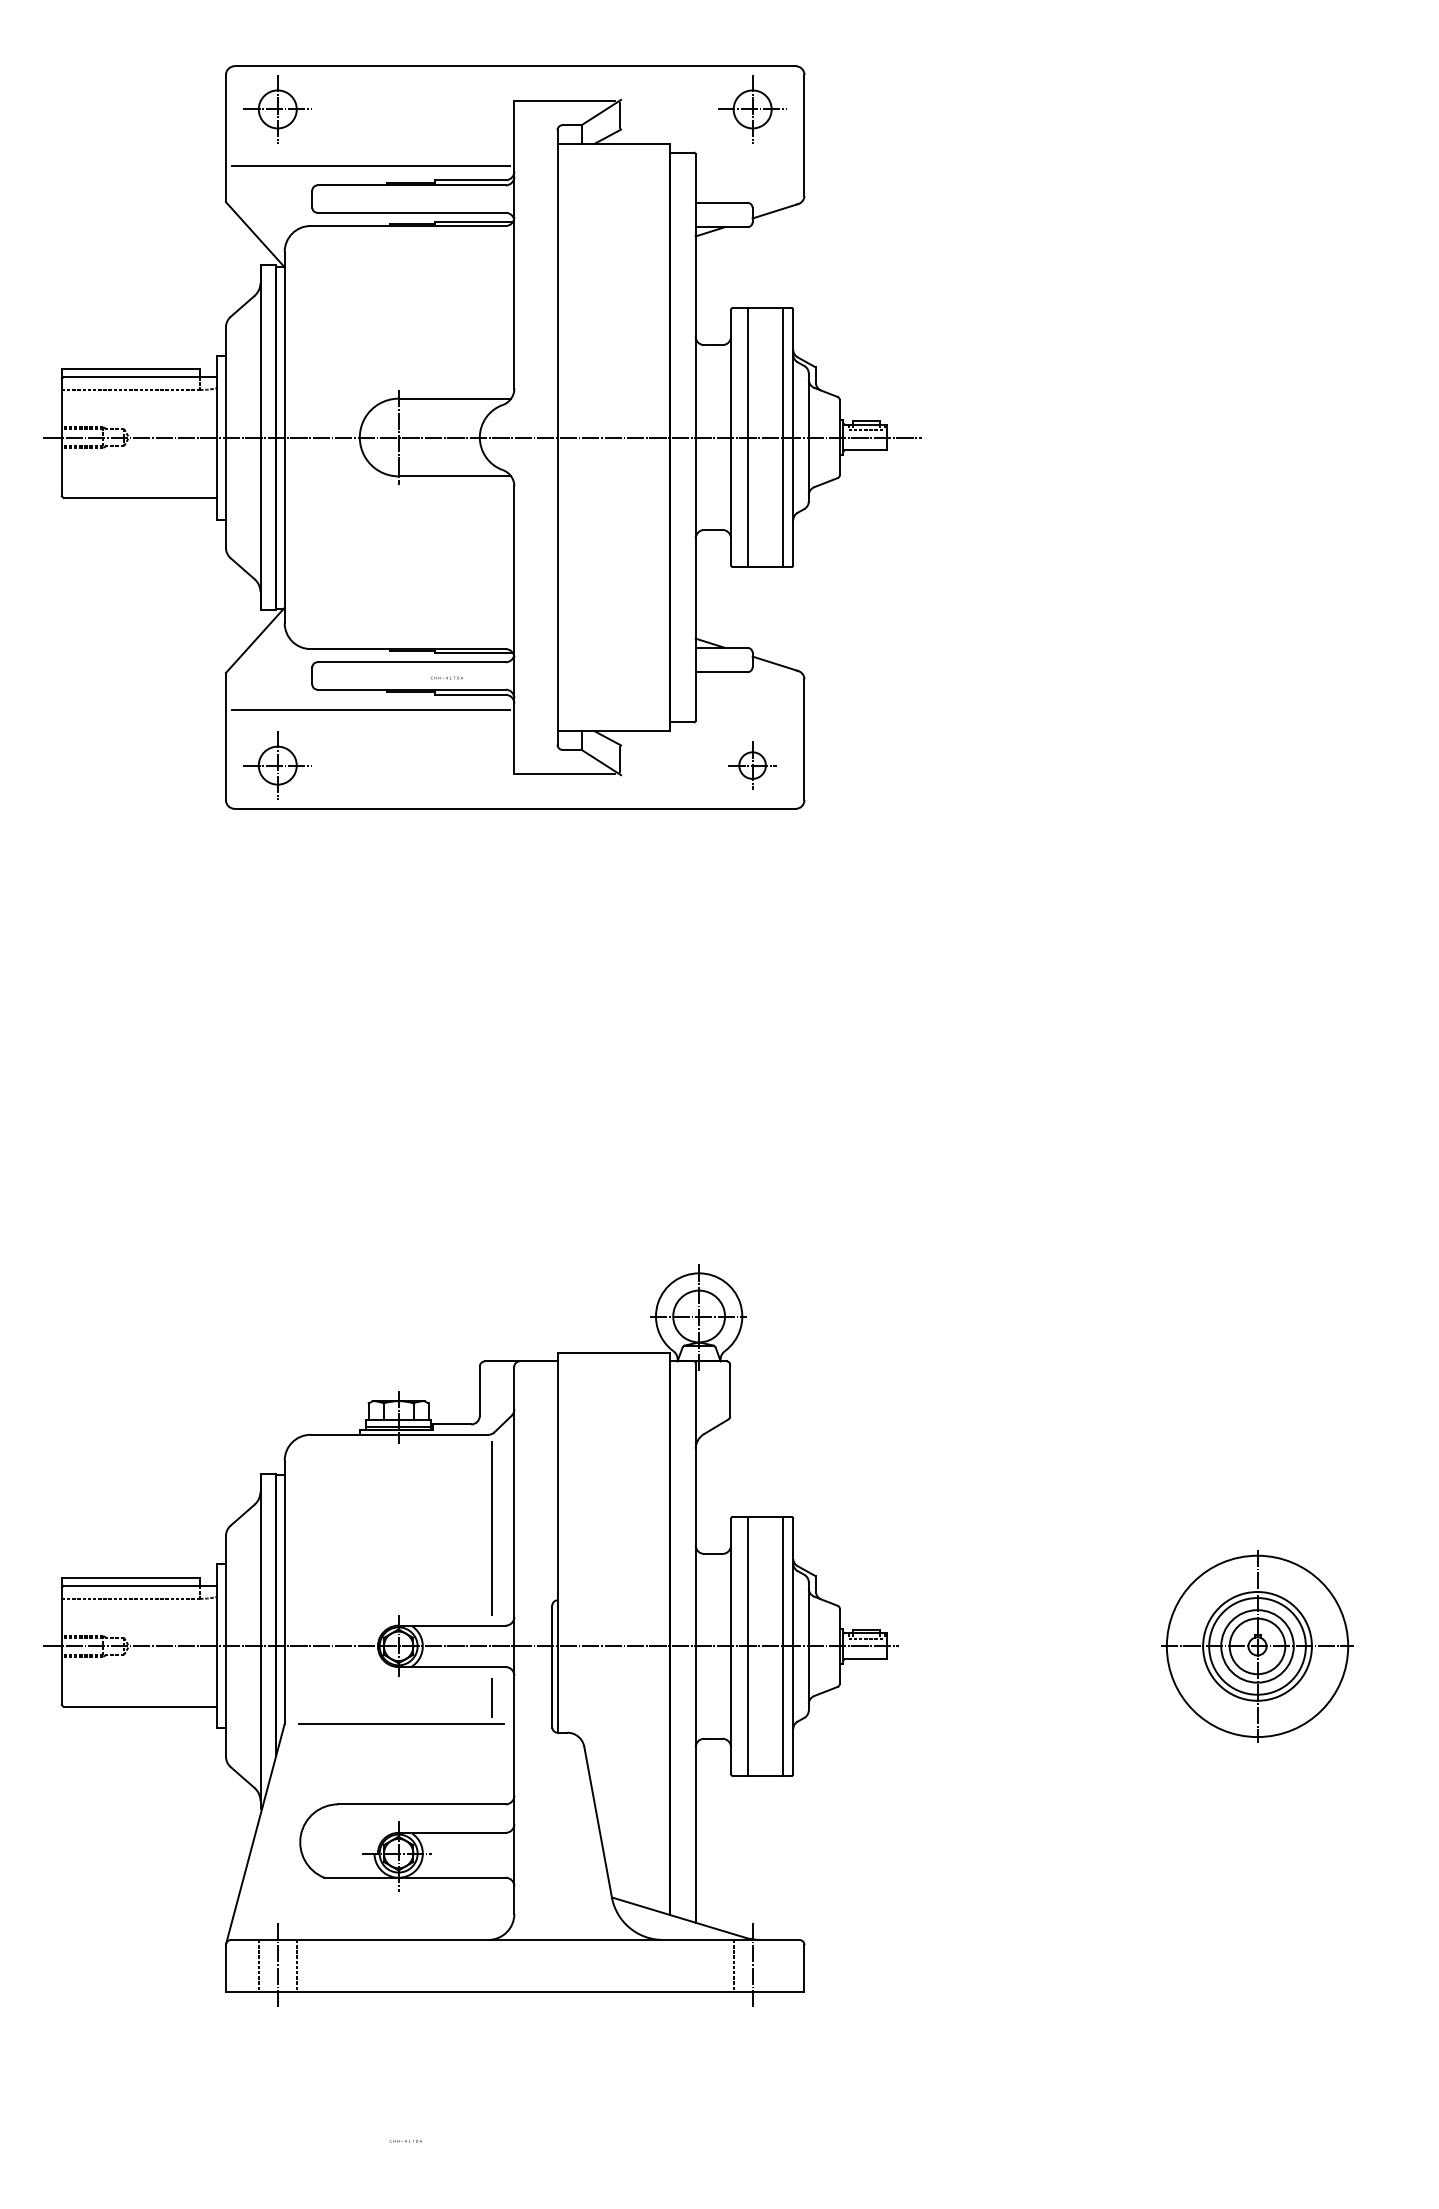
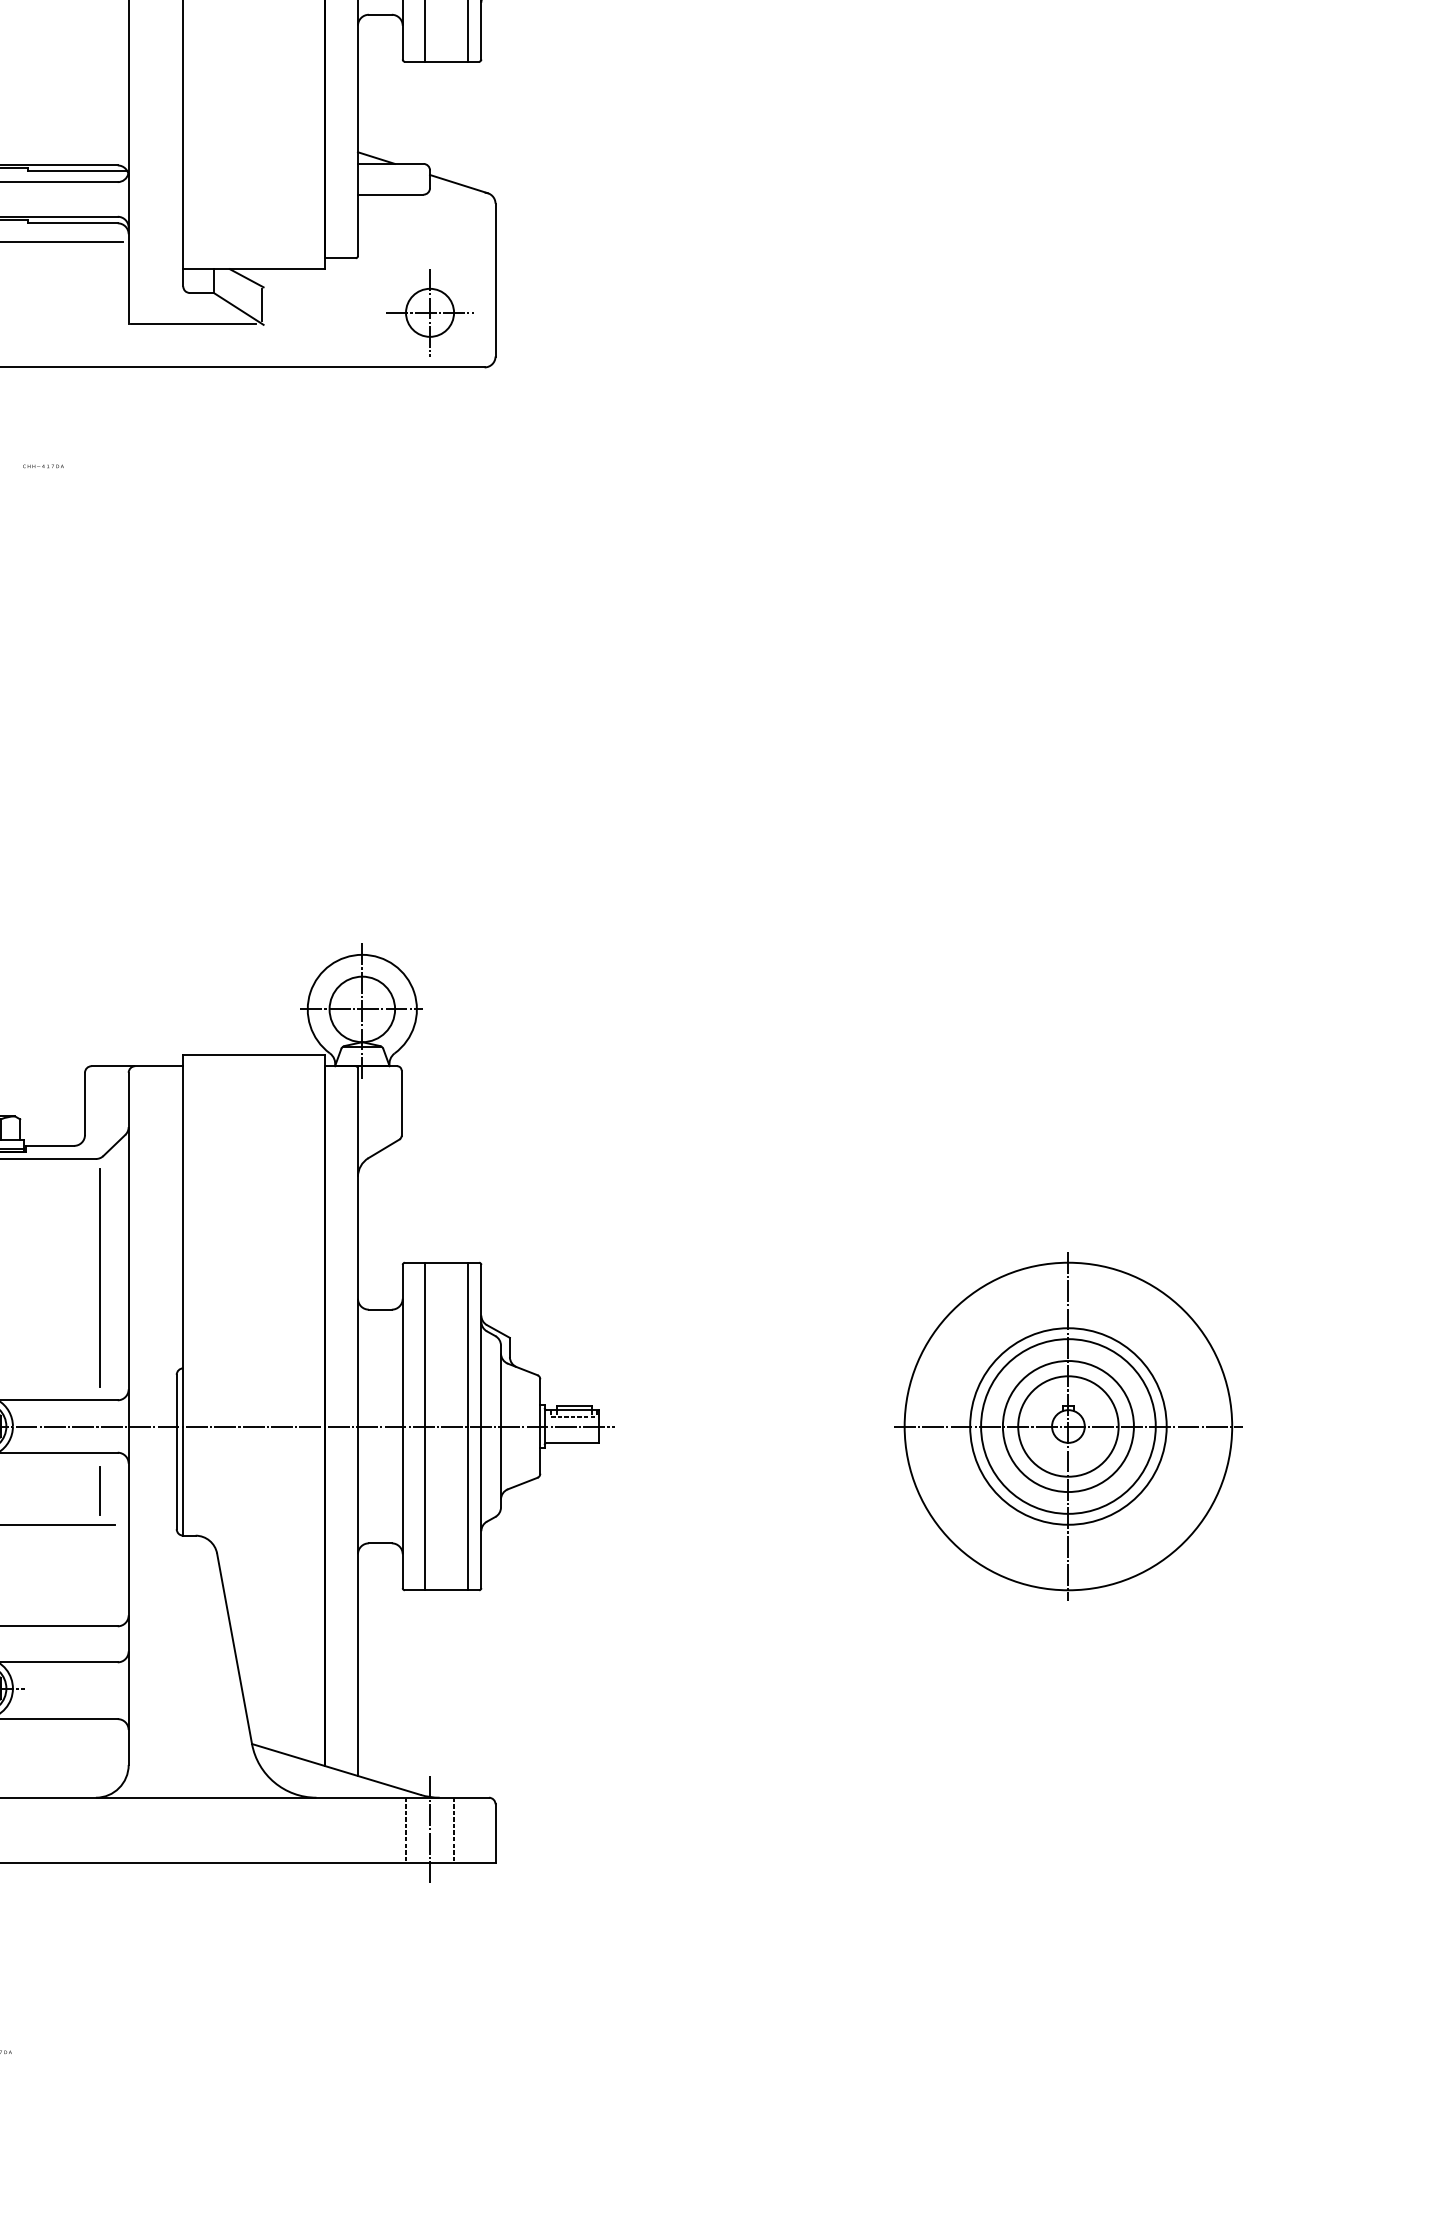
text: (446, 677) -> (42, 465), moved
part: (752, 765) -> (429, 312), size x1.43
part: (1257, 1646) -> (1068, 1426), size x1.43
line: (771, 1965) -> (453, 1830), added

